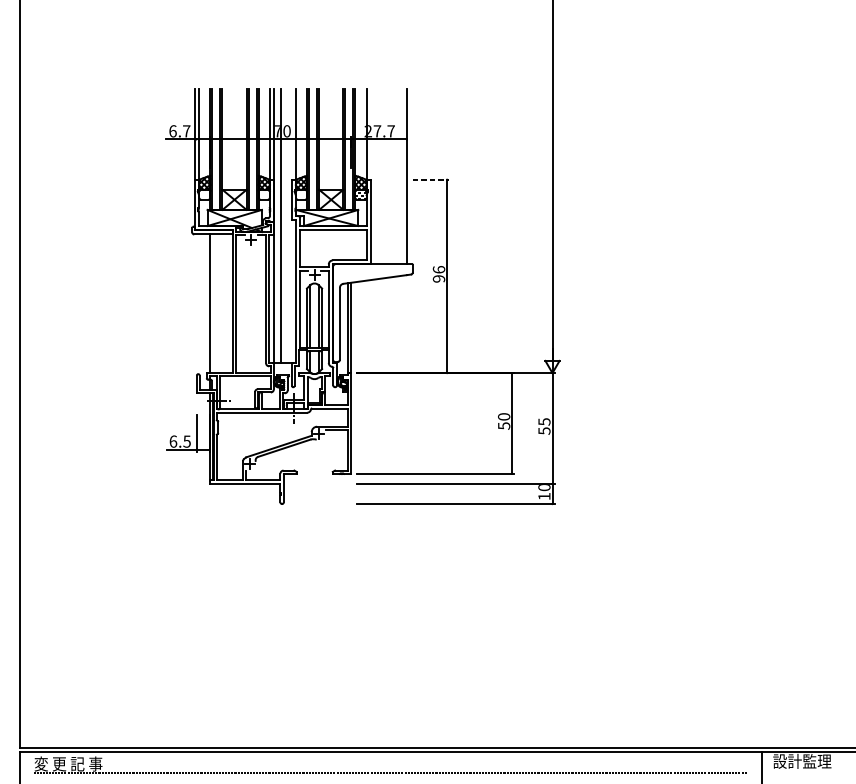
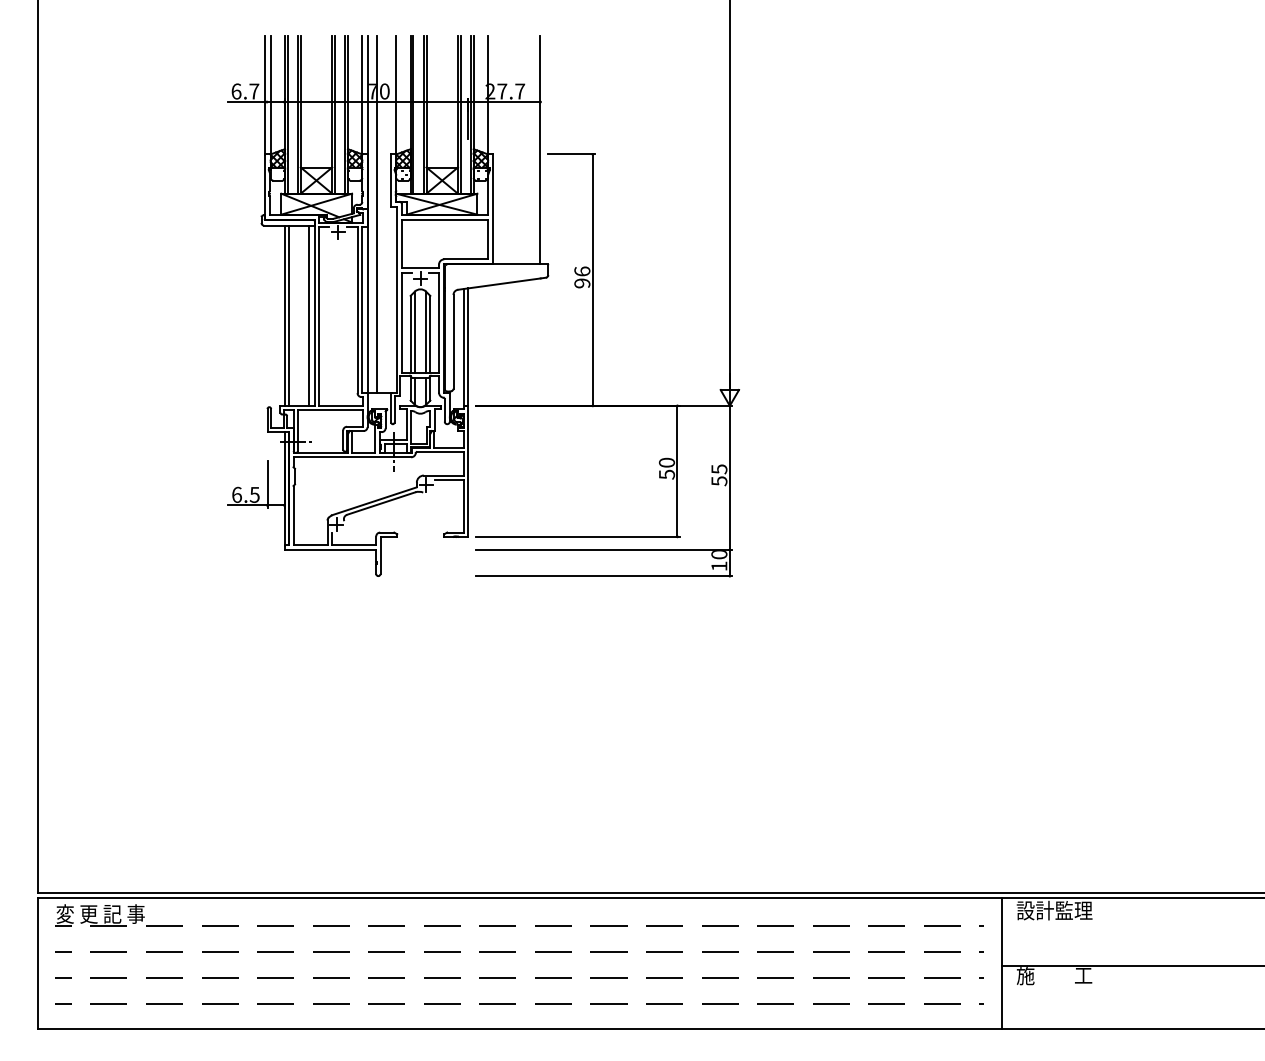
line: (430, 179) -> (571, 154), dashed -> solid
line: (213, 303) -> (288, 315), added
line: (228, 303) -> (308, 315), added

